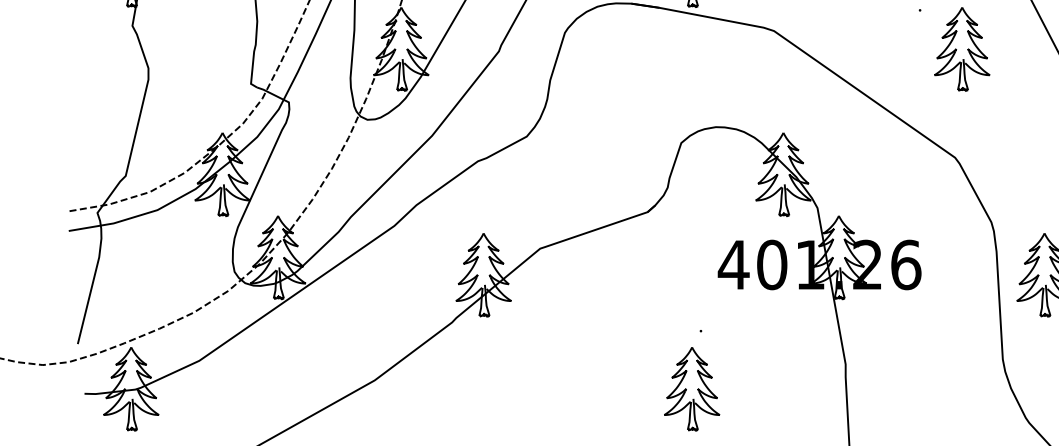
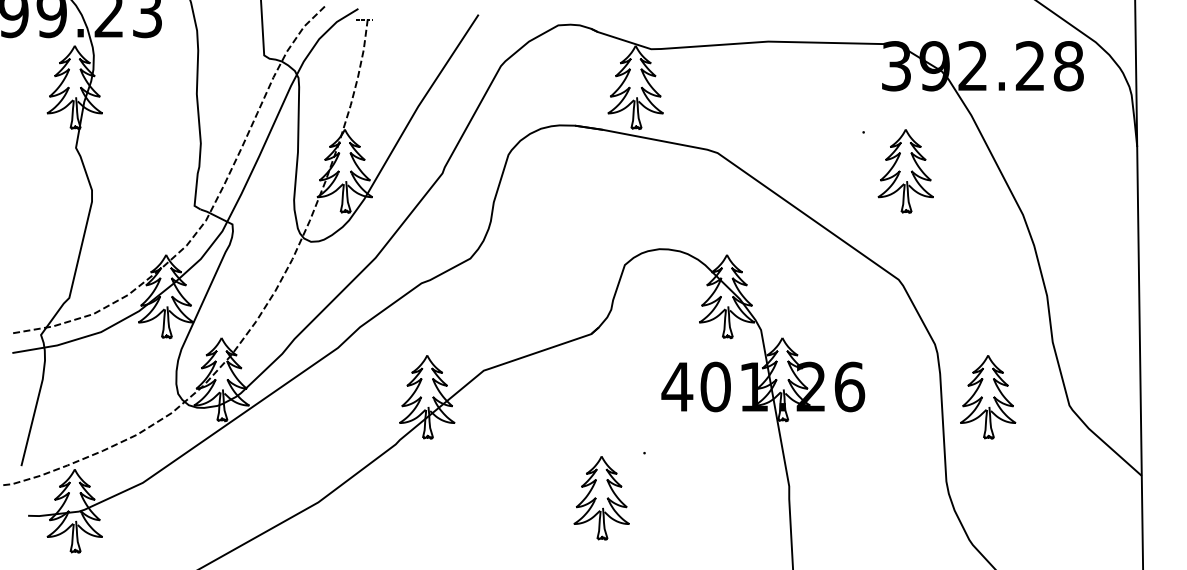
part: (691, 389) -> (601, 498), moved

